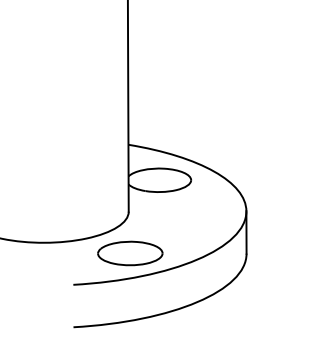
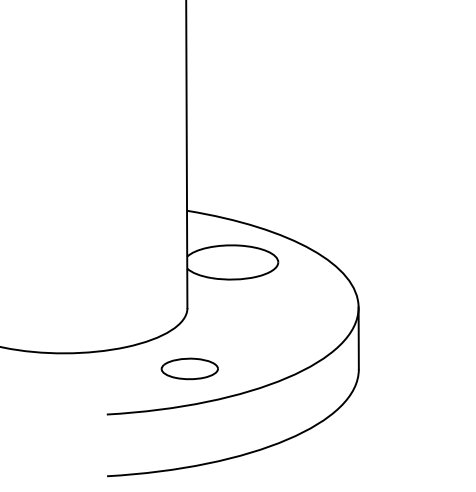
part: (130, 253) -> (189, 368), size x0.6

